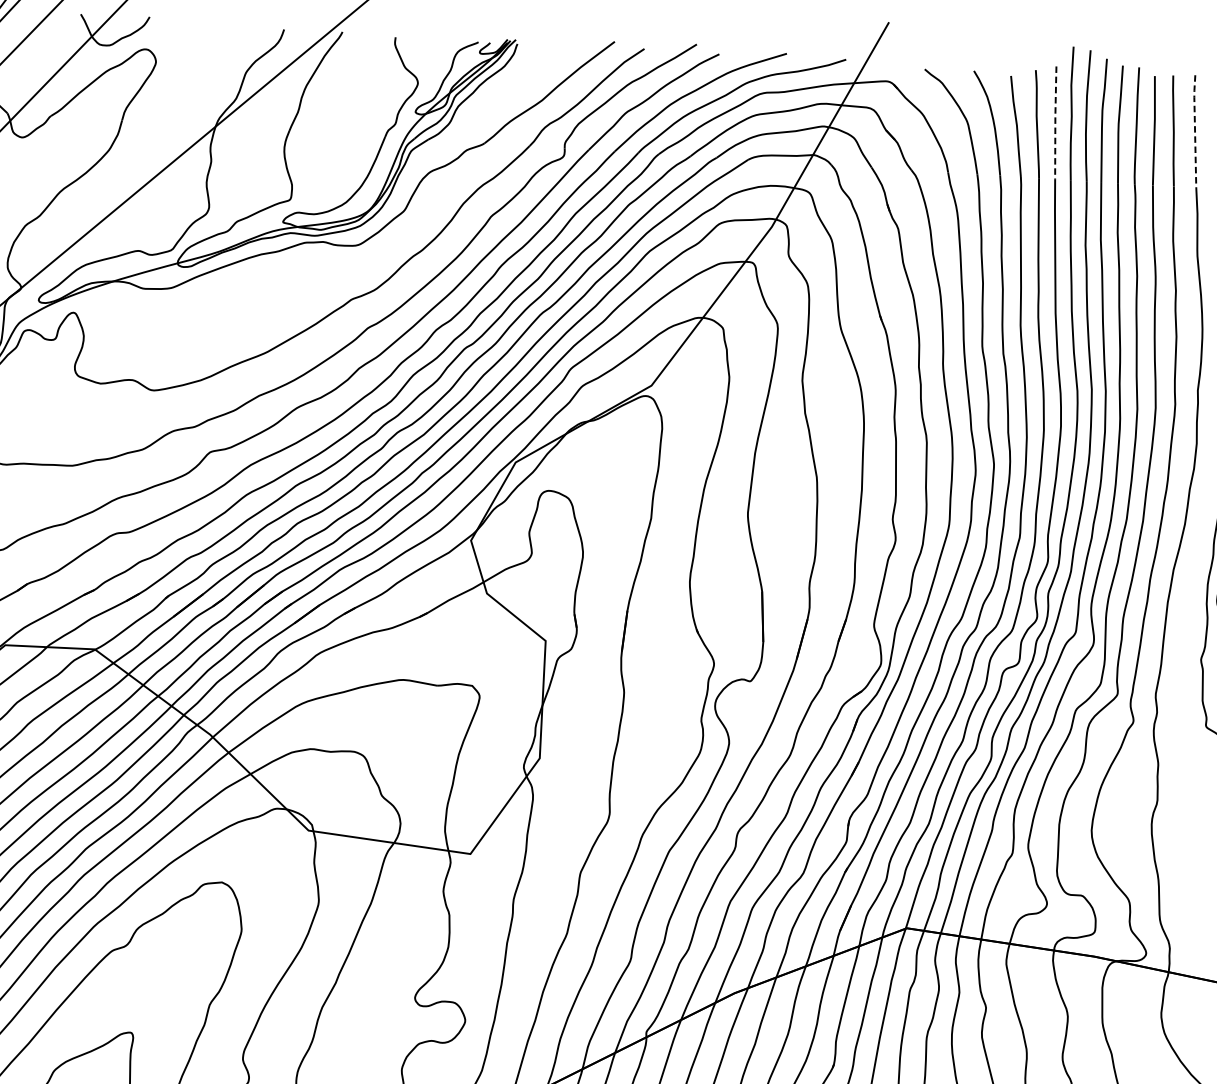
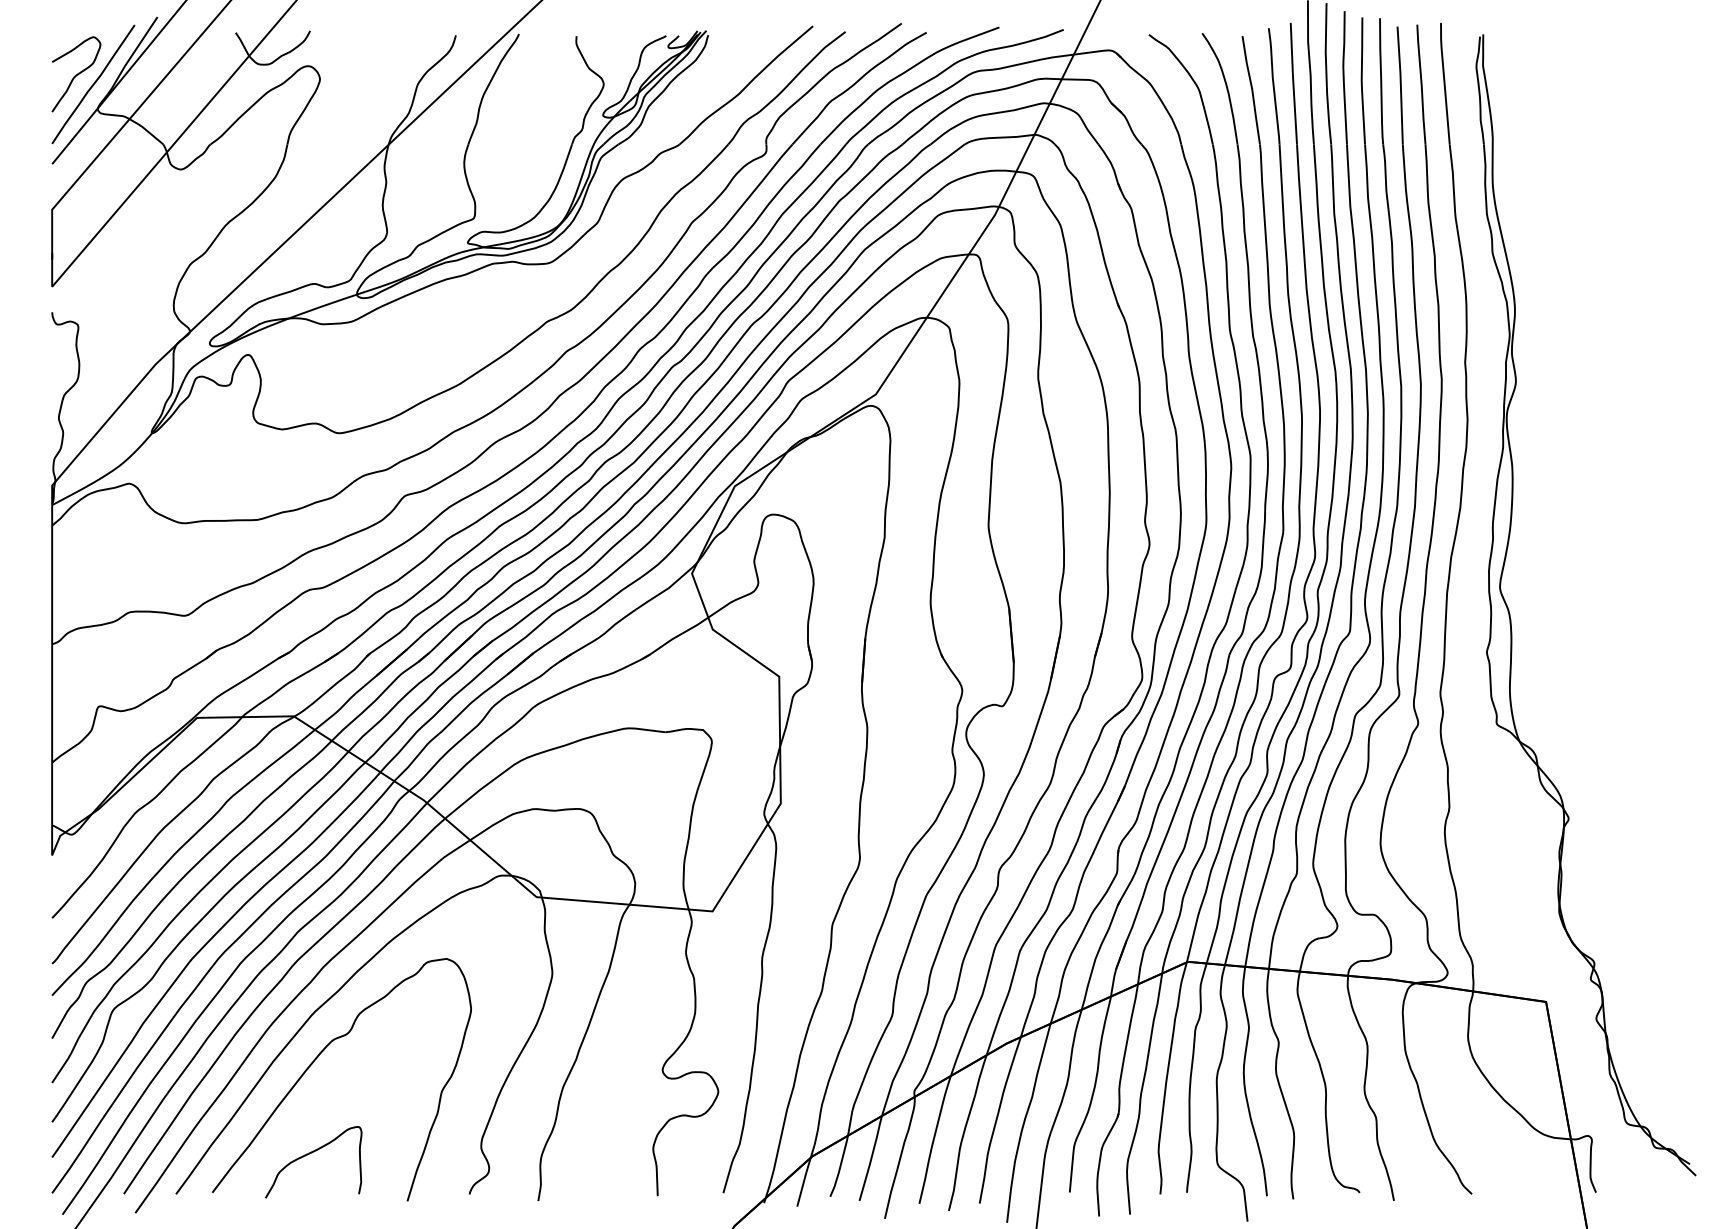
line: (1055, 122) -> (1293, 83), dashed -> solid
line: (1195, 129) -> (1444, 81), dashed -> solid

